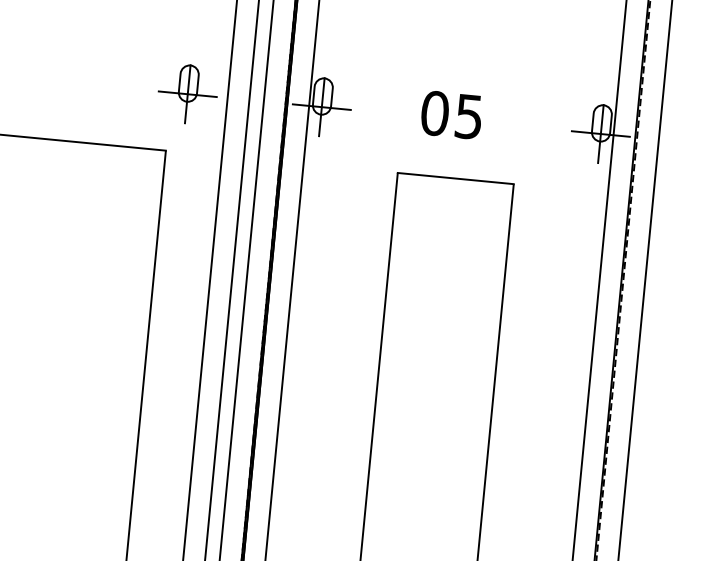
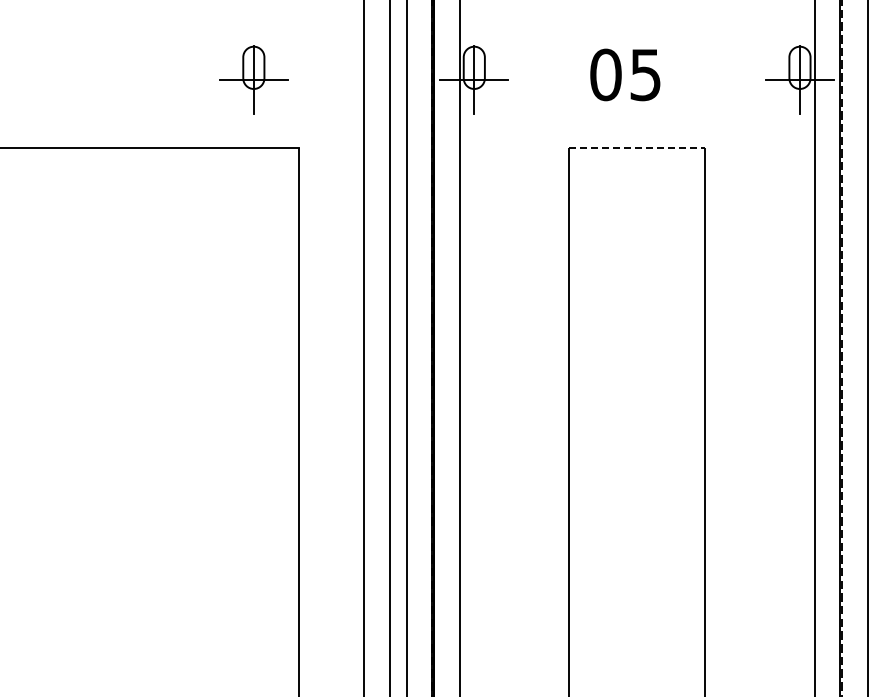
part: (187, 93) -> (253, 79), moved
line: (456, 178) -> (637, 147), solid -> dashed

